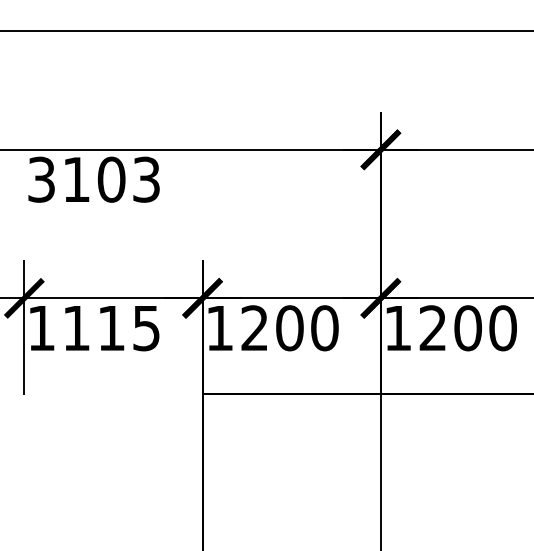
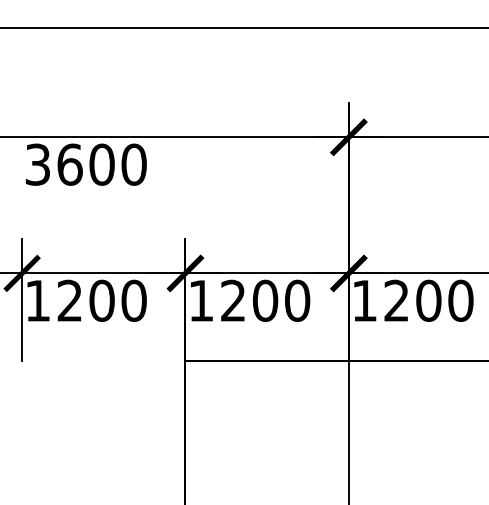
text: (110, 179) -> (101, 164), 3103 -> 3600
text: (110, 327) -> (101, 300), 1115 -> 1200

